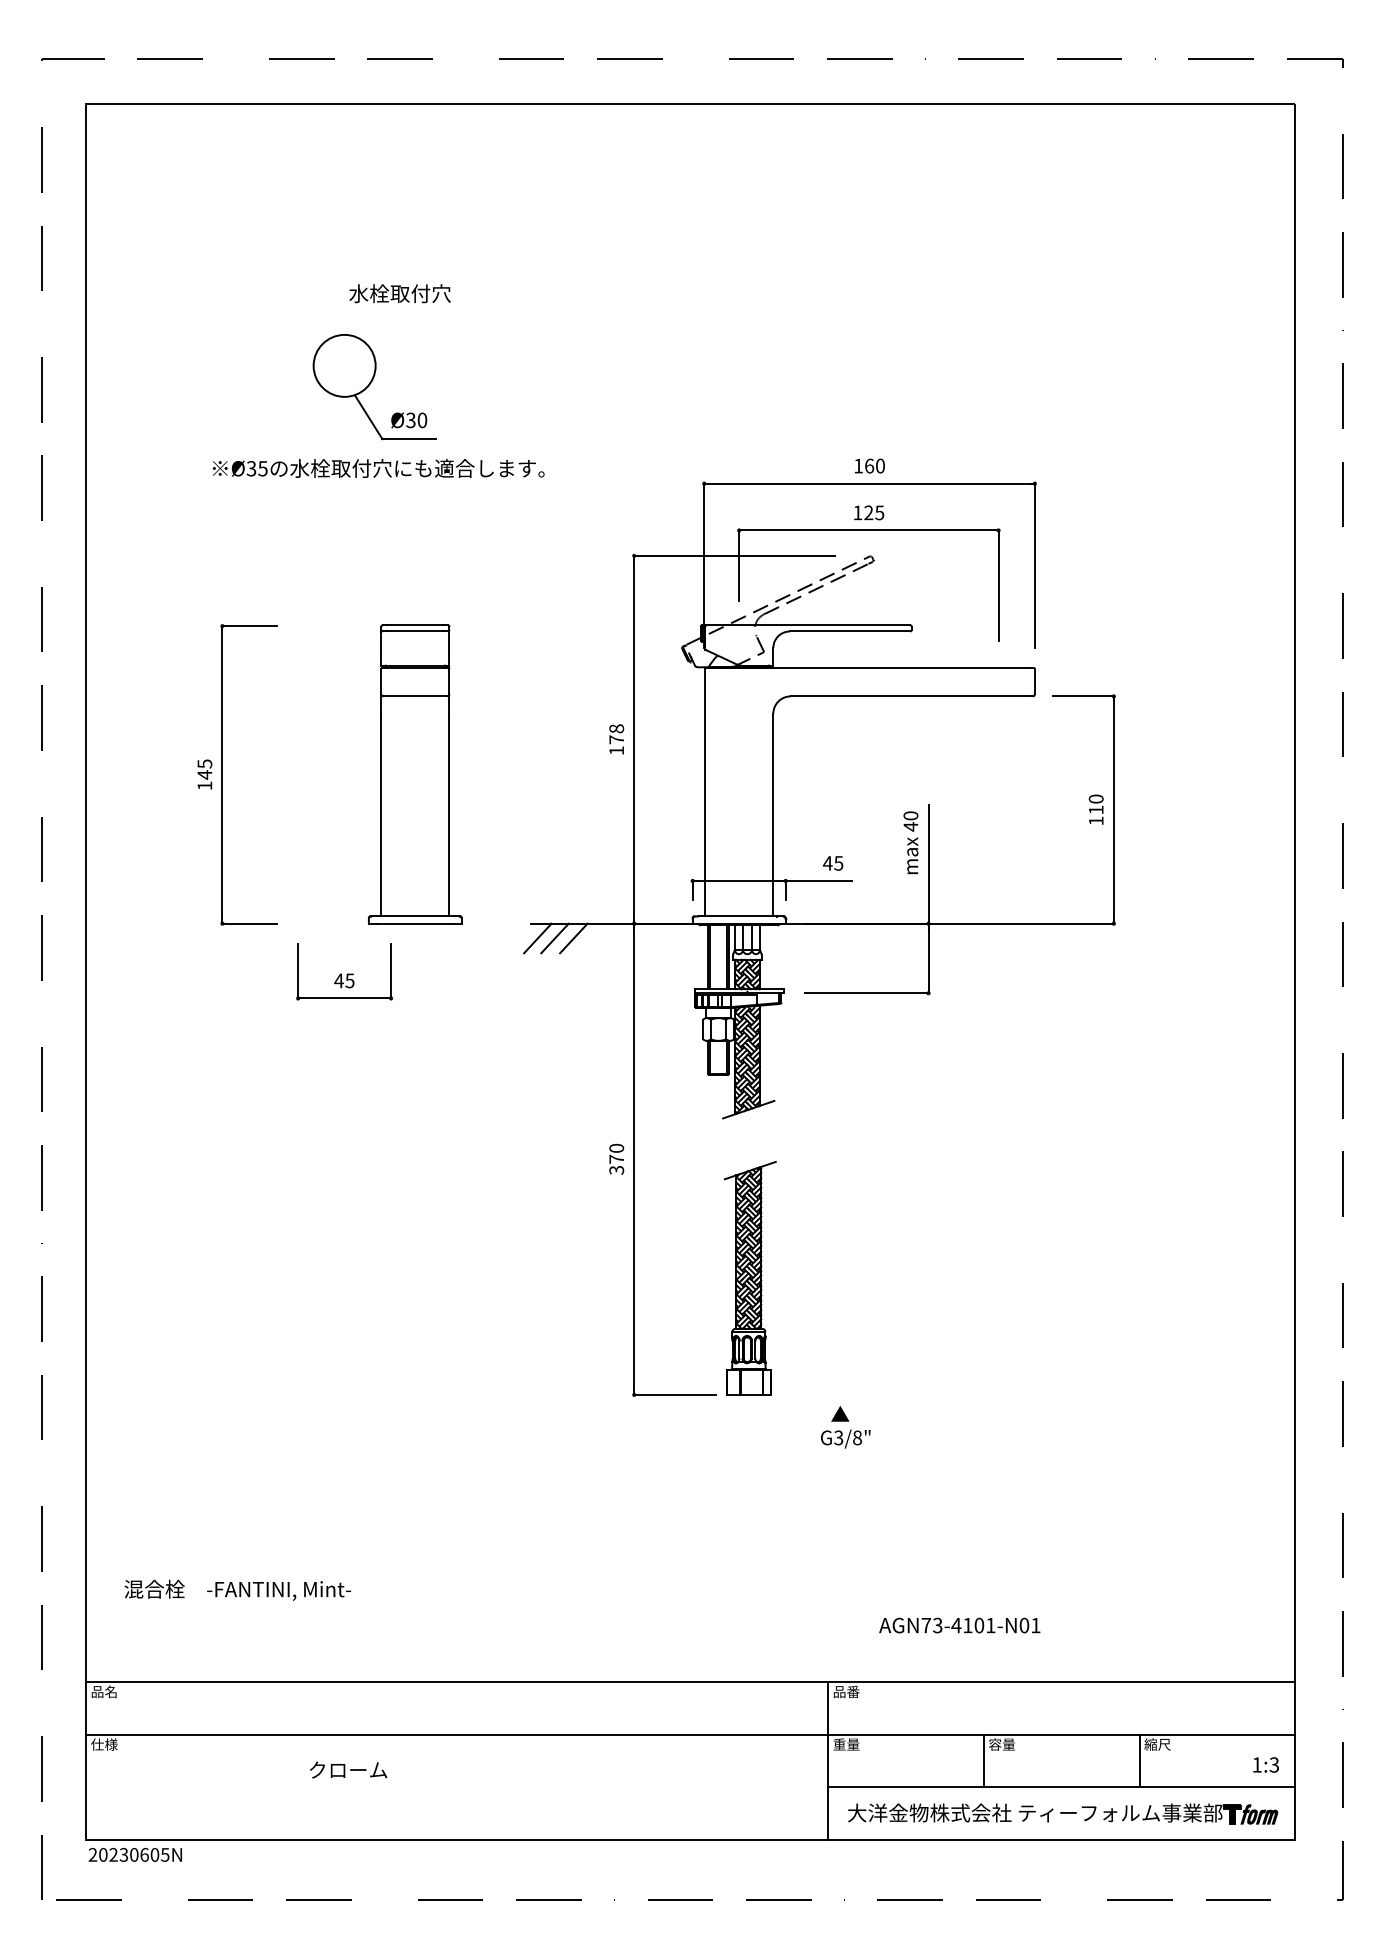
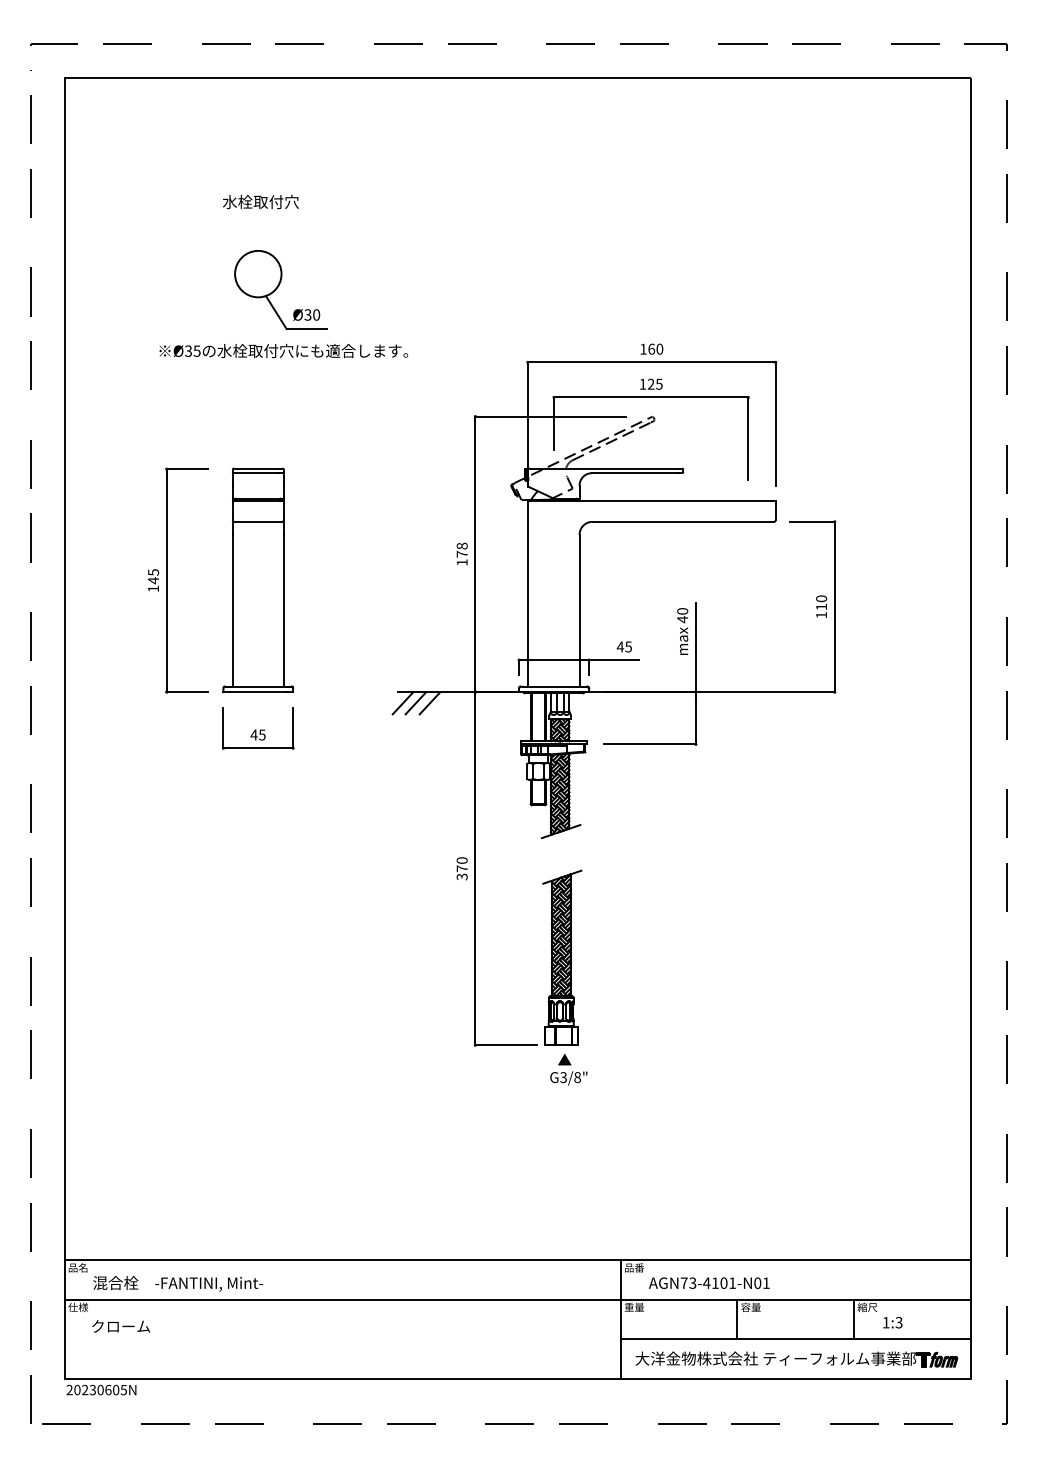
text: (399, 294) -> (260, 202), moved
part: (415, 774) -> (258, 580), moved
text: (845, 1427) -> (568, 1069), moved
text: (238, 1589) -> (178, 1283), moved
text: (960, 1624) -> (709, 1282), moved
text: (1265, 1764) -> (892, 1322), moved
text: (347, 1770) -> (120, 1326), moved

